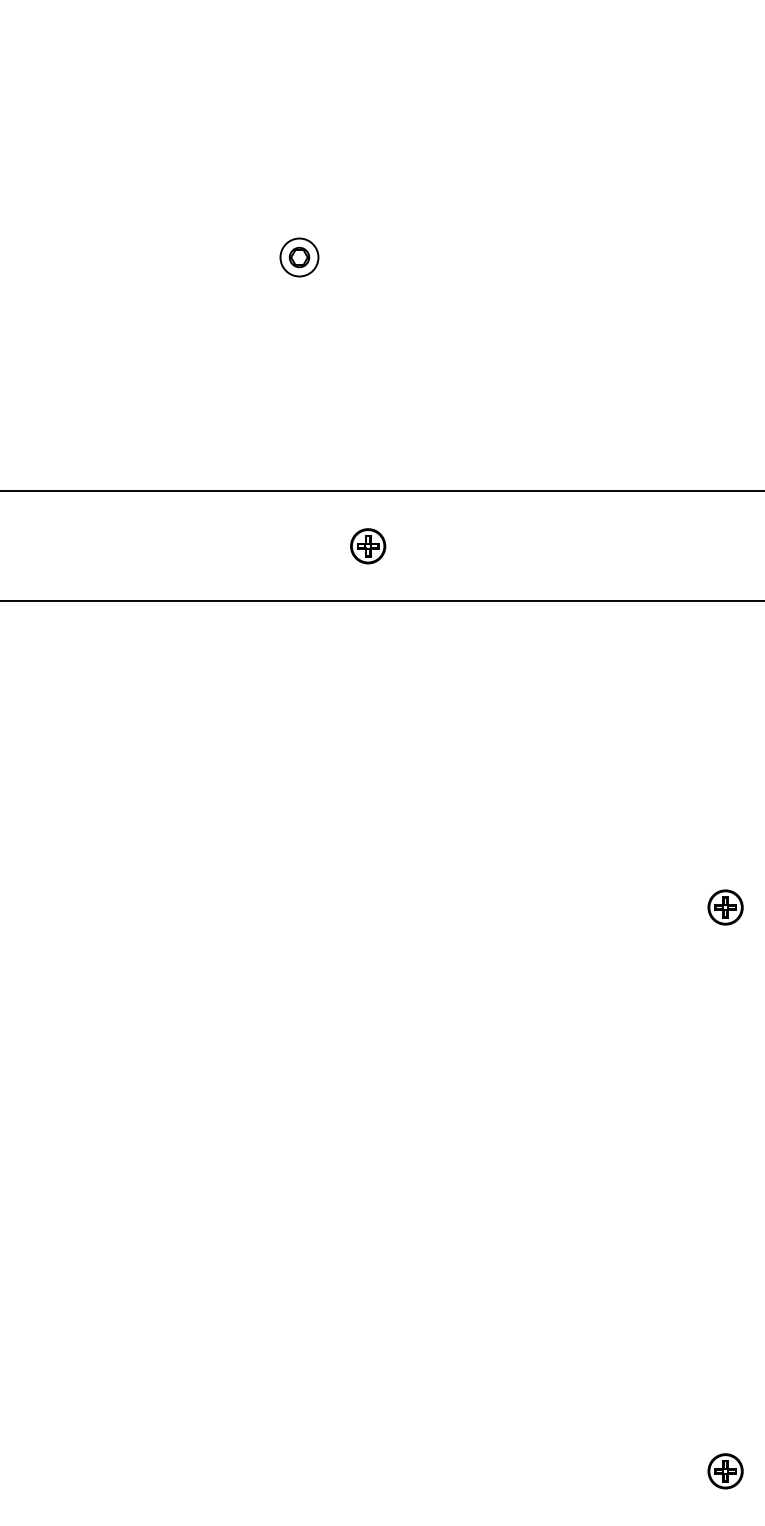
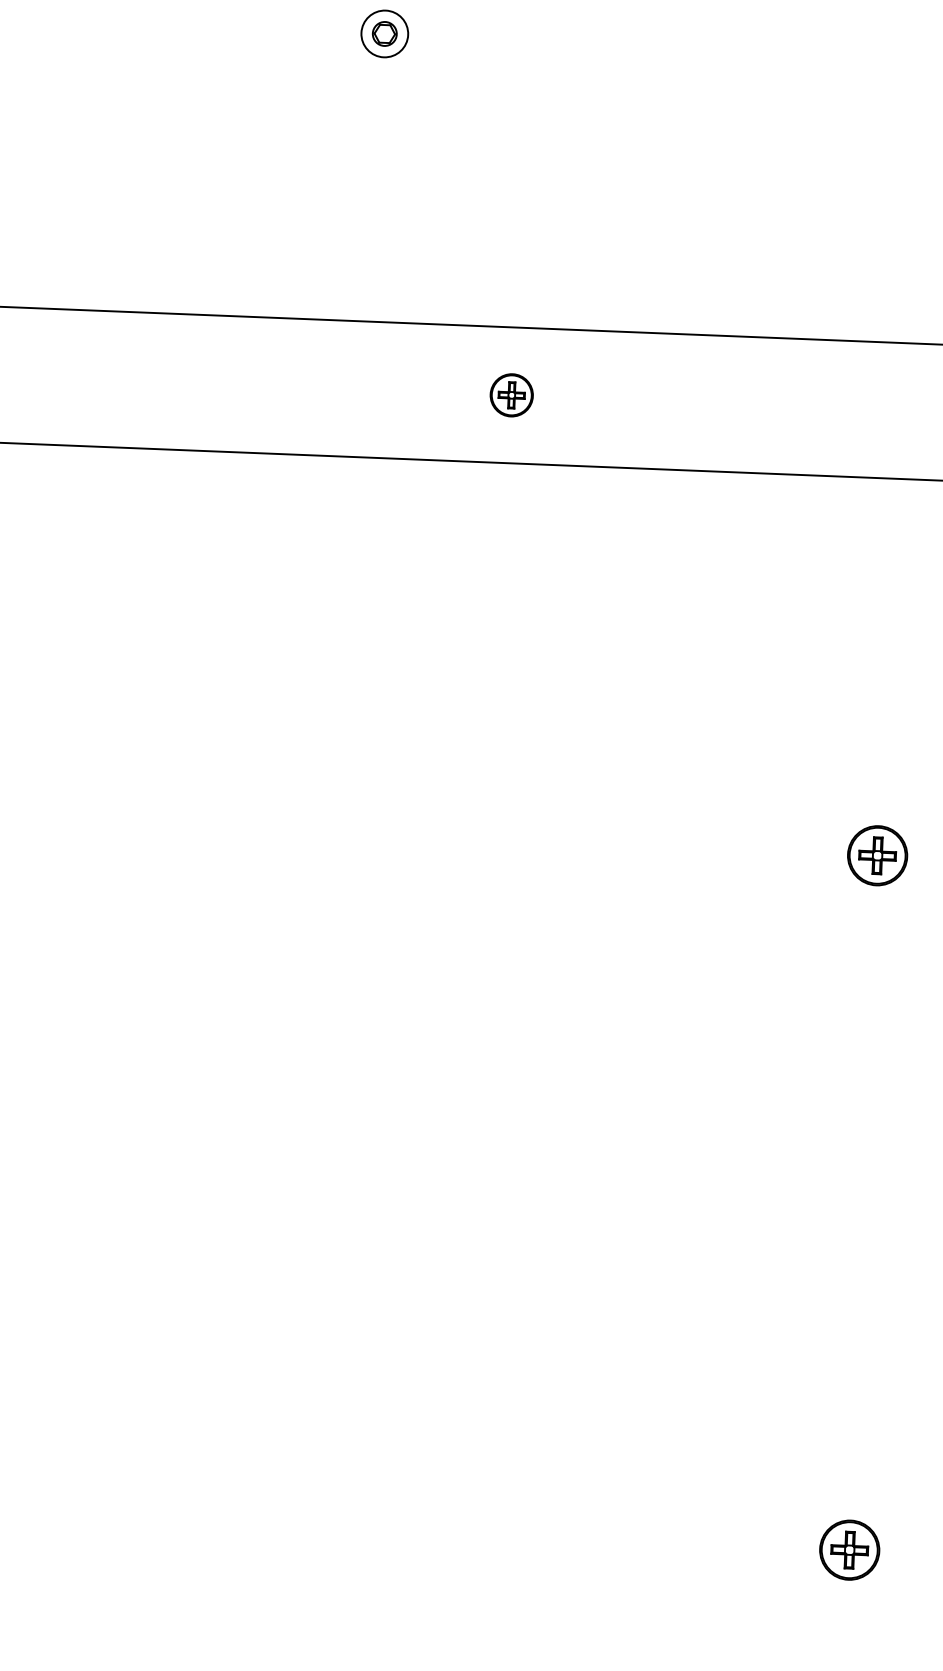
part: (368, 546) -> (512, 395), moved
part: (725, 907) -> (877, 855), size x1.4
part: (725, 1471) -> (849, 1550), size x1.4

